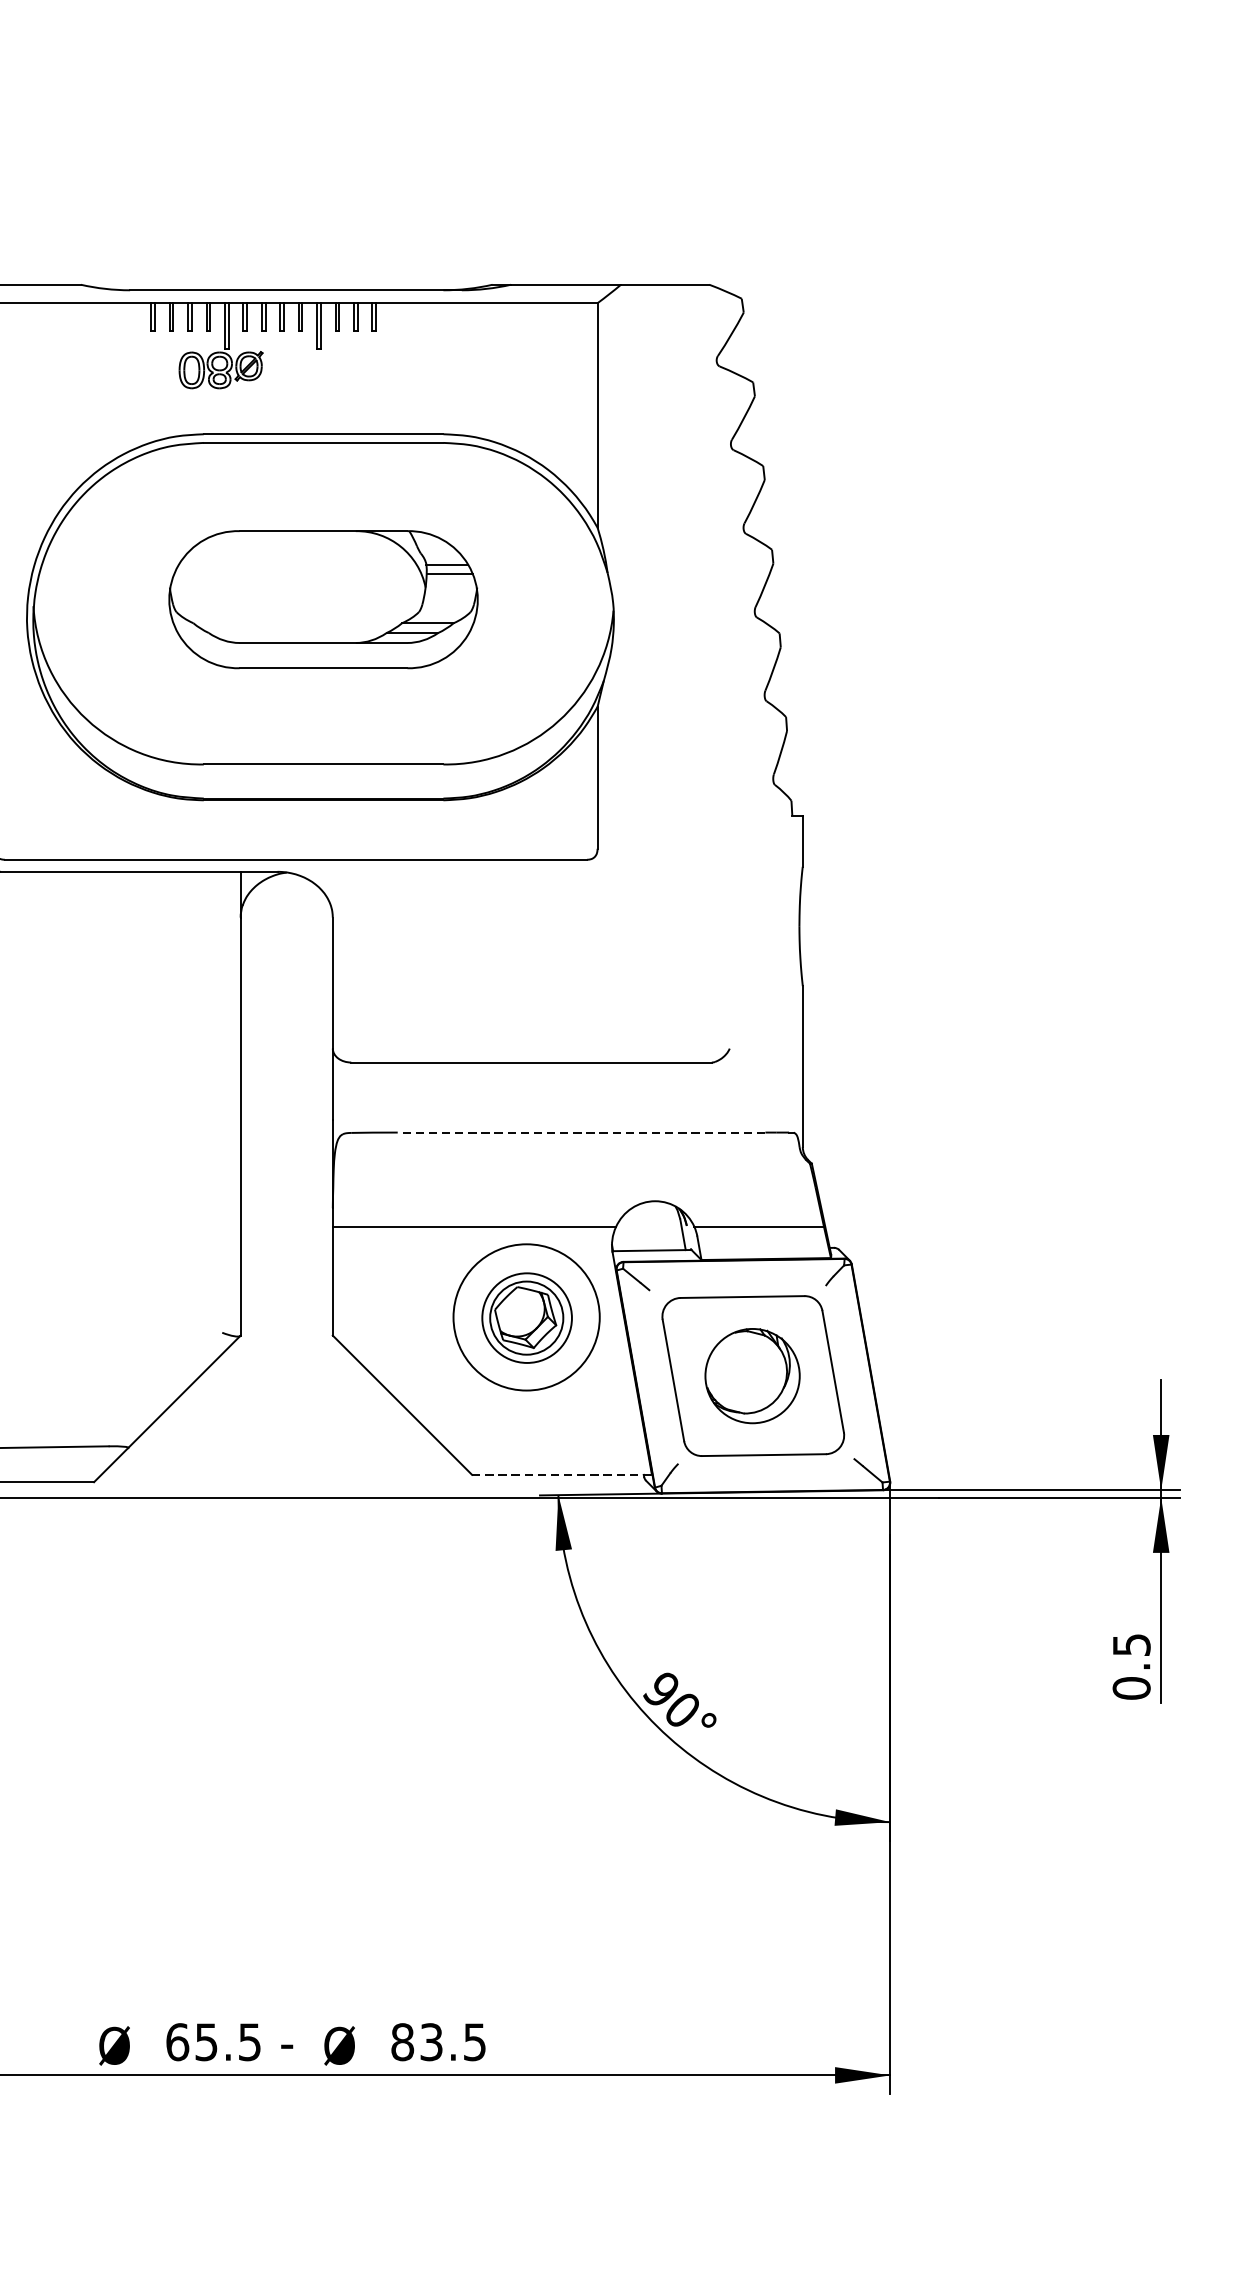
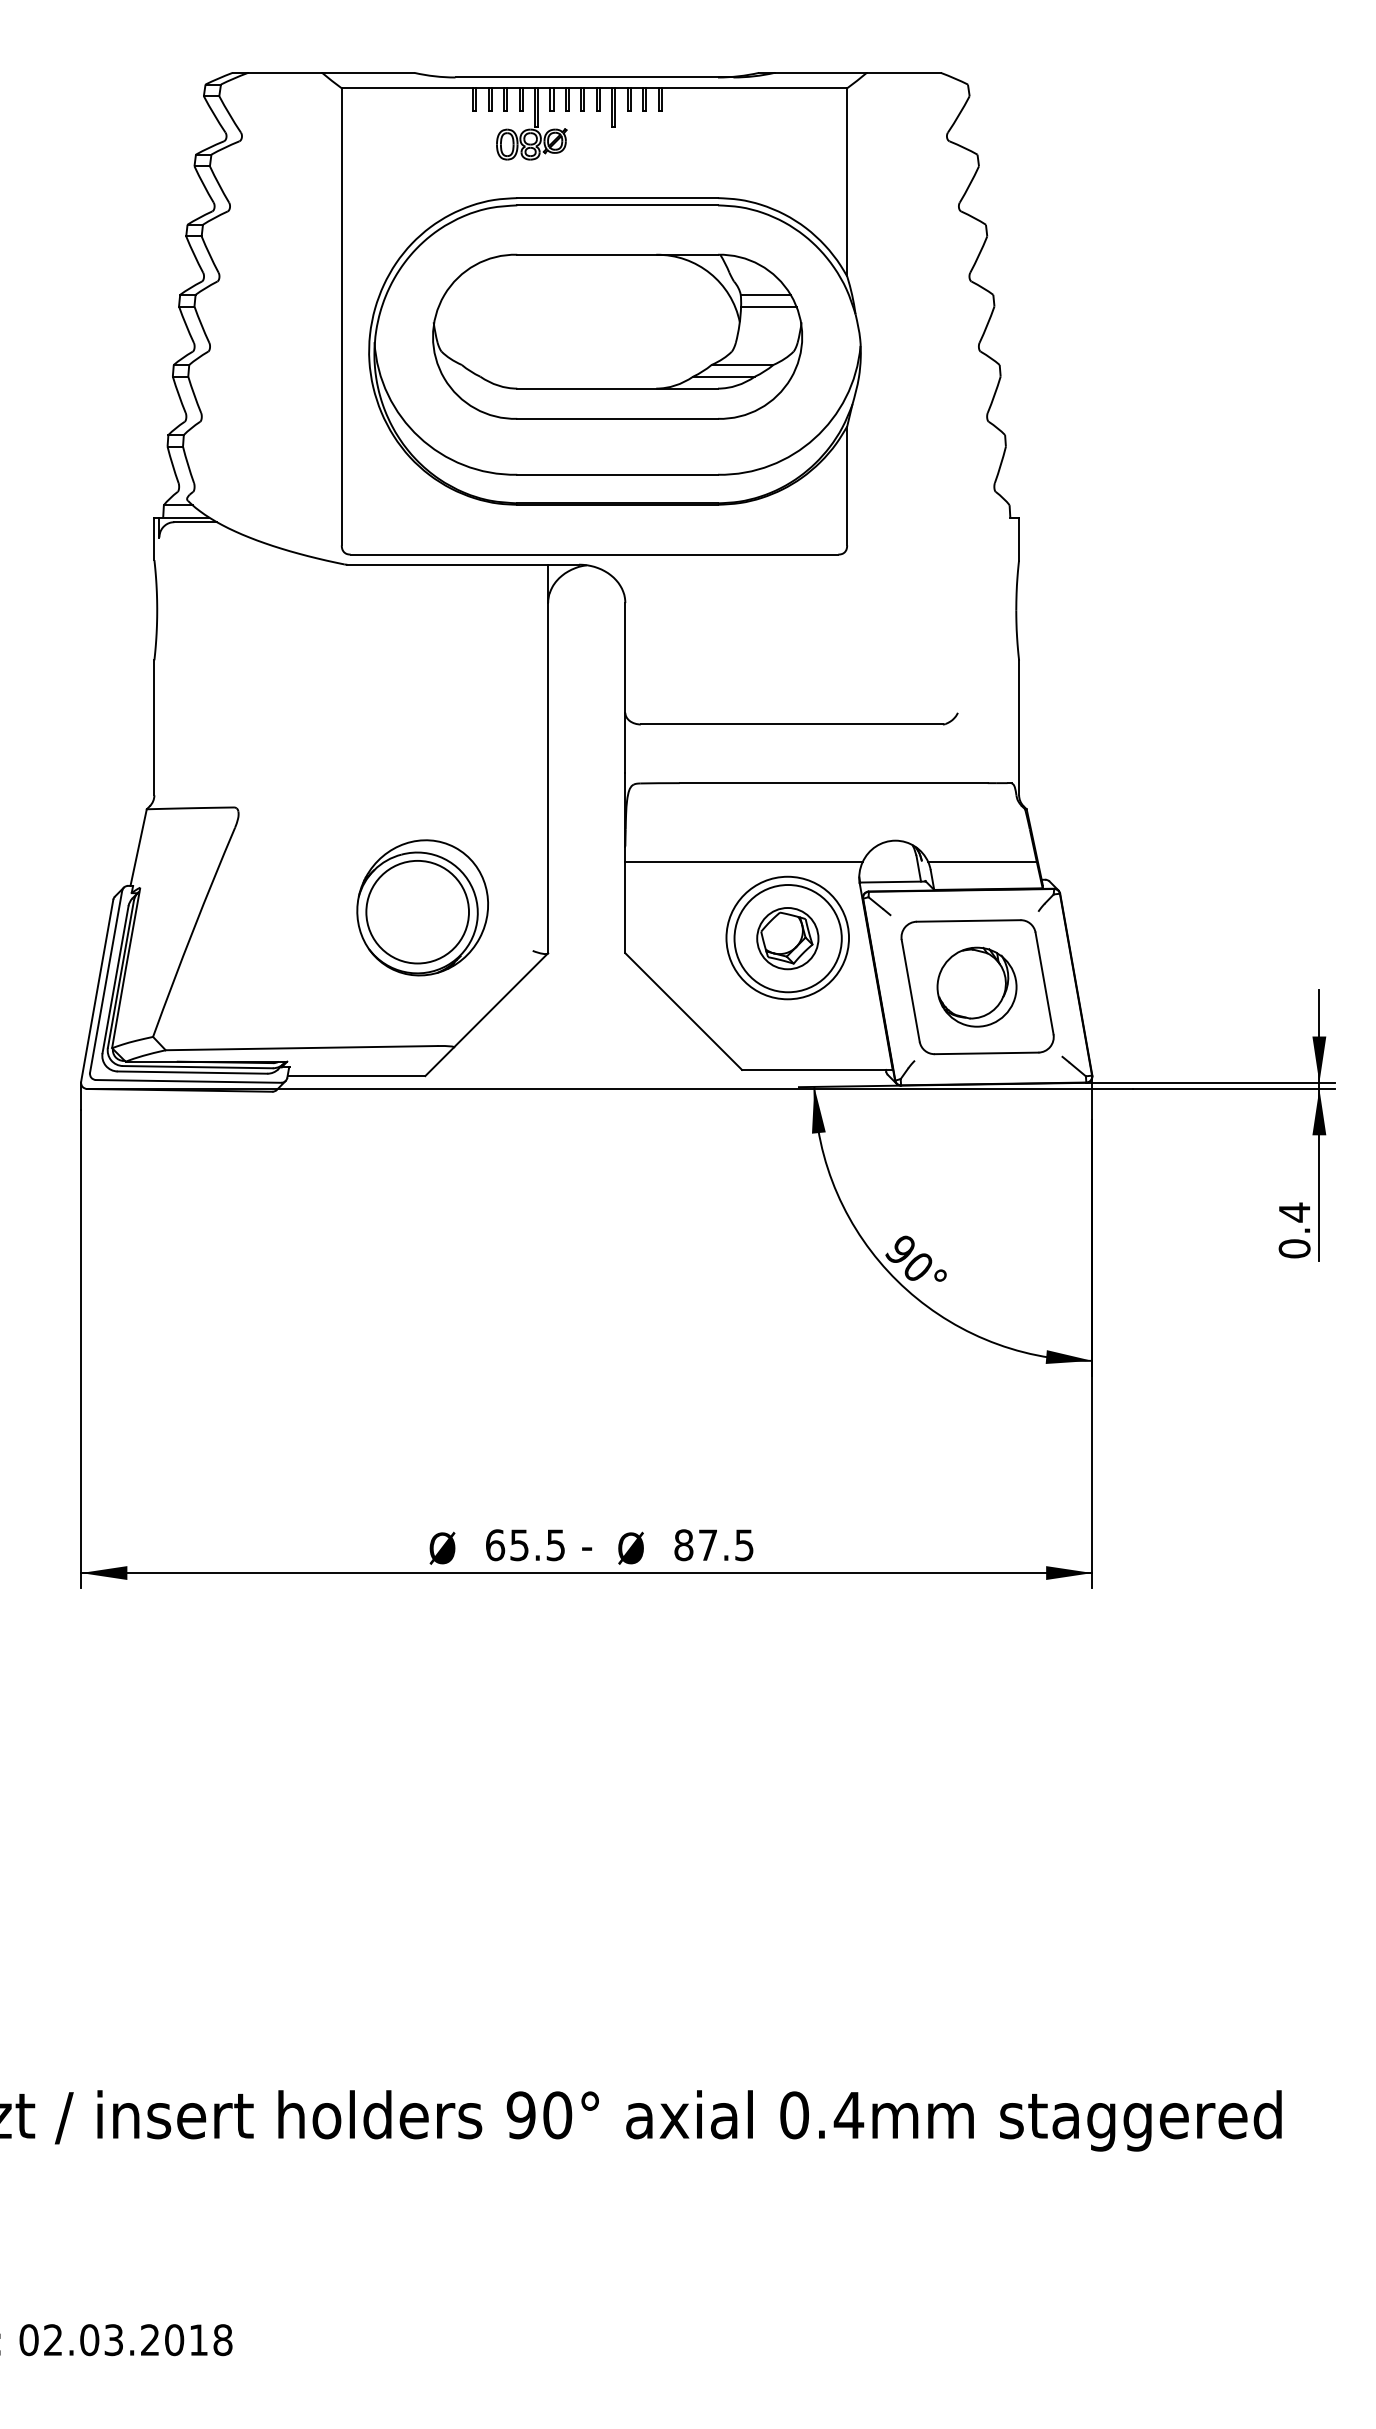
part: (323, 599) -> (617, 336), size x1.43
line: (581, 1132) -> (833, 783), dashed -> solid
part: (90, 1280) -> (422, 907), added
circle: (526, 1317) -> (787, 938), size x1.43
line: (562, 1474) -> (817, 1069), dashed -> solid
text: (1131, 1645) -> (1294, 1212), 0.5 -> 0.4
text: (432, 2042) -> (708, 1545), 83.5 -> 87.5

